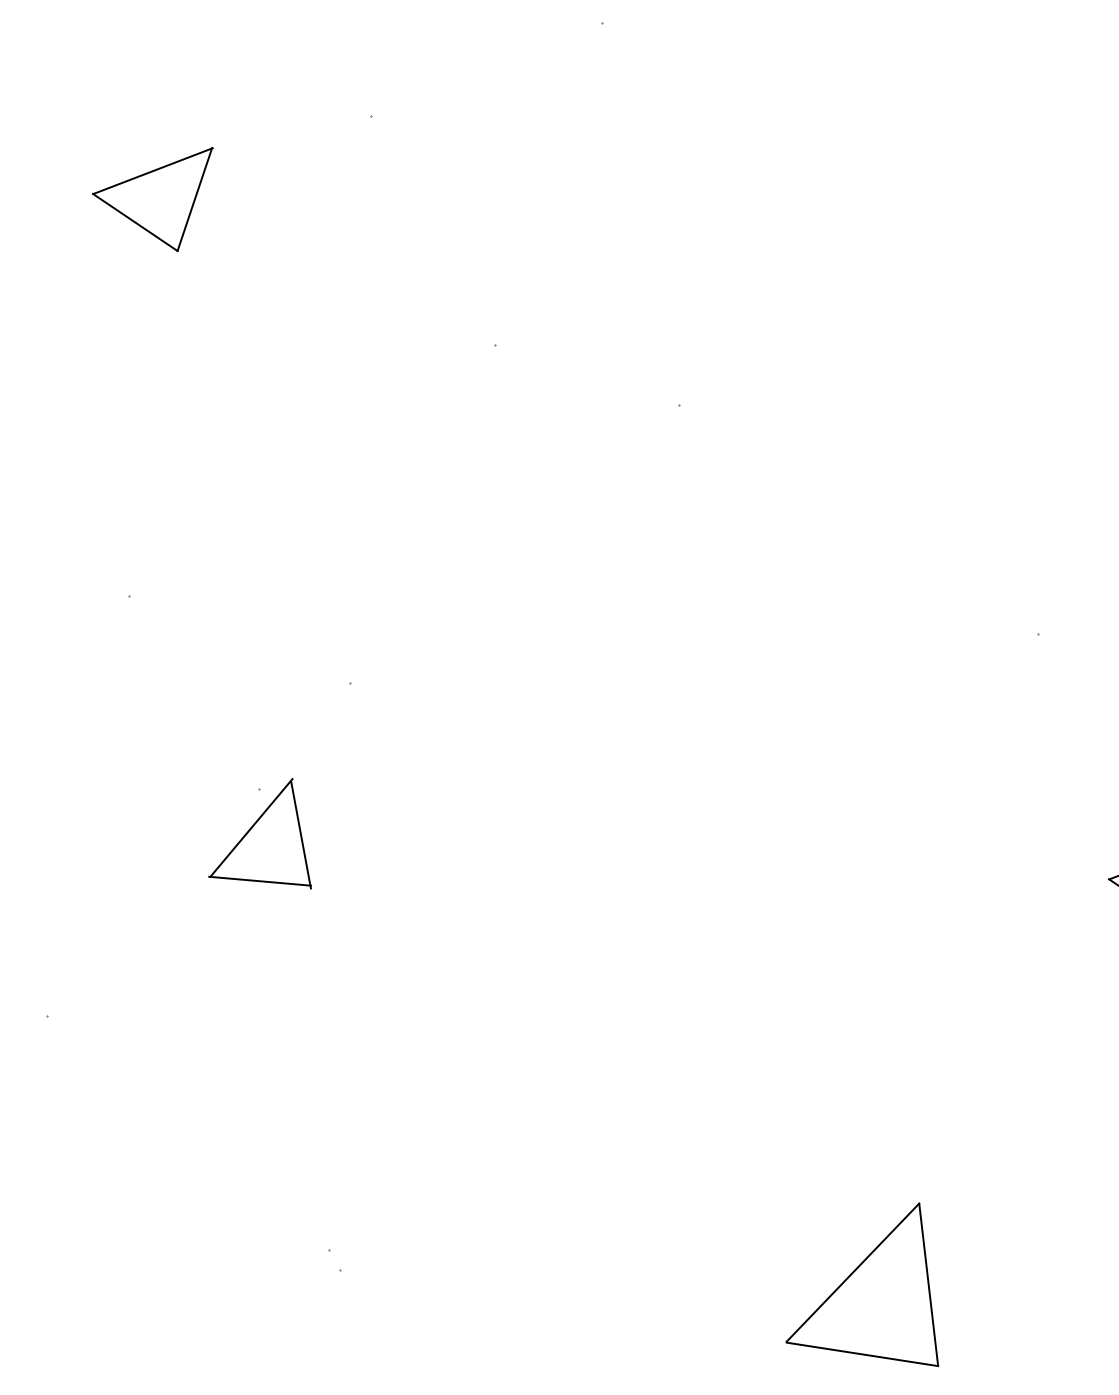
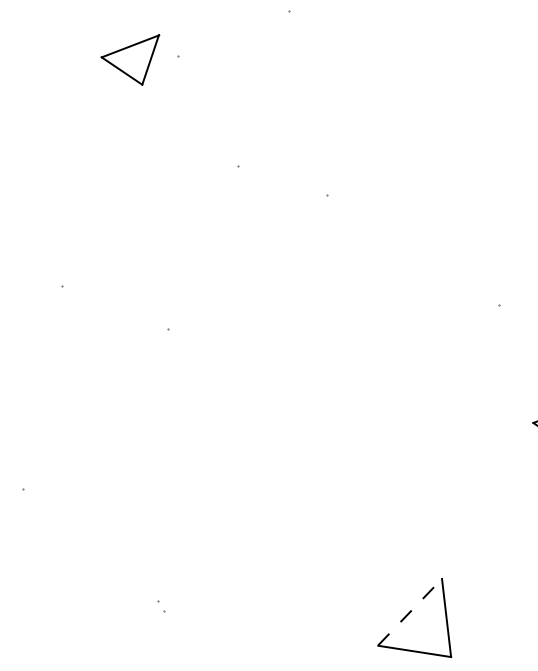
part: (153, 198) -> (130, 59), moved
part: (259, 832) -> (124, 400), removed
line: (853, 1271) -> (410, 611), solid -> dashed

